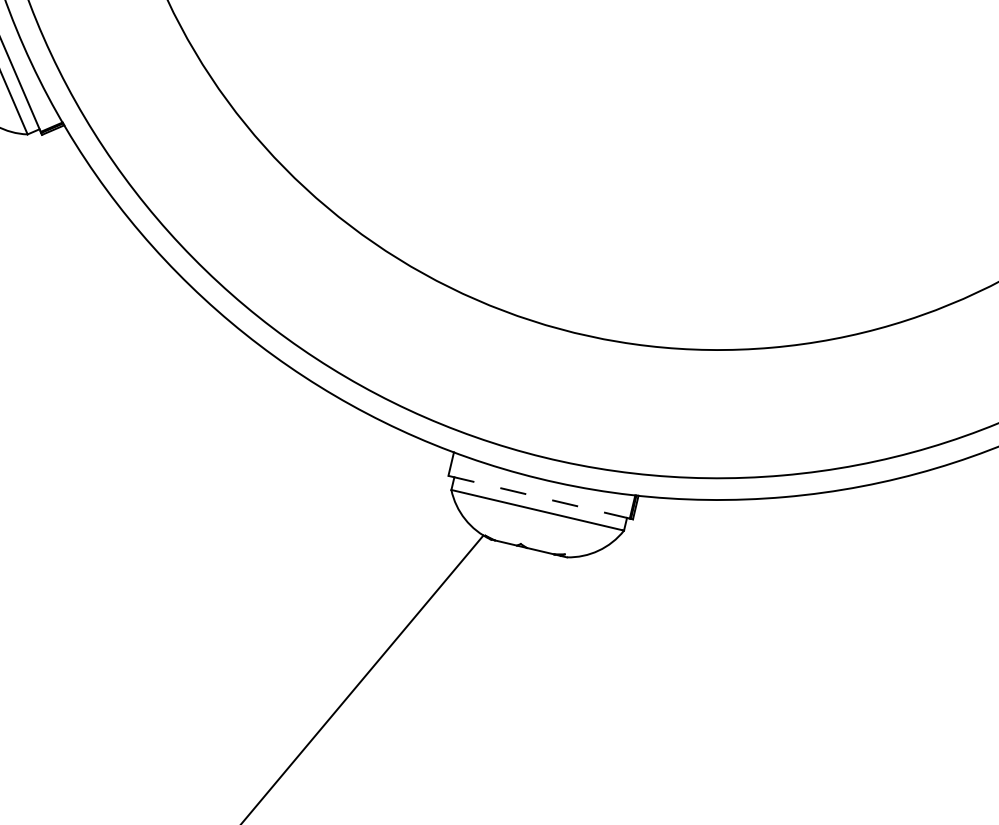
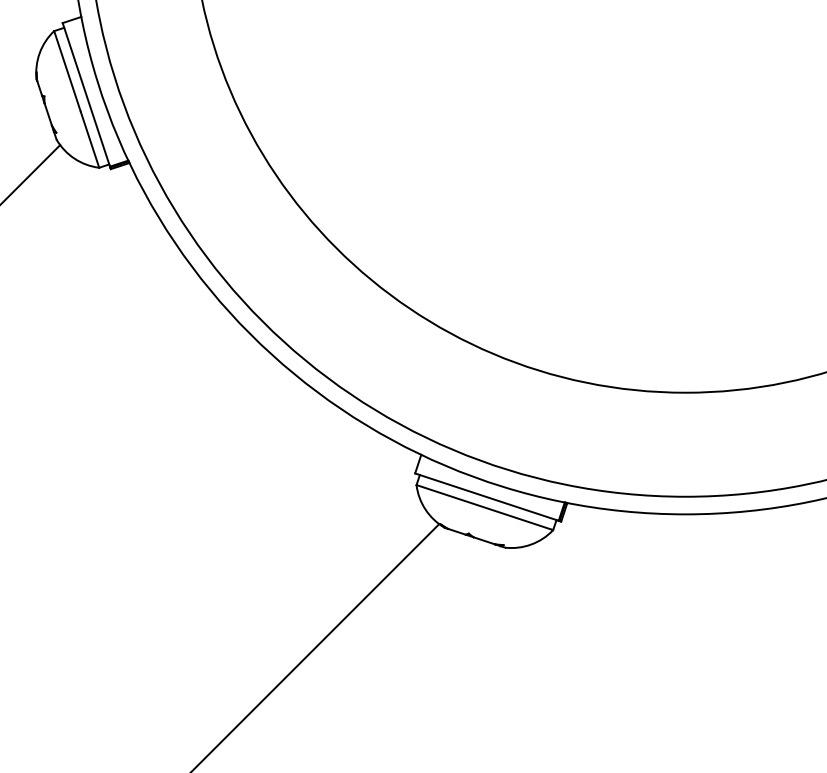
line: (538, 497) -> (486, 497), dashed -> solid

